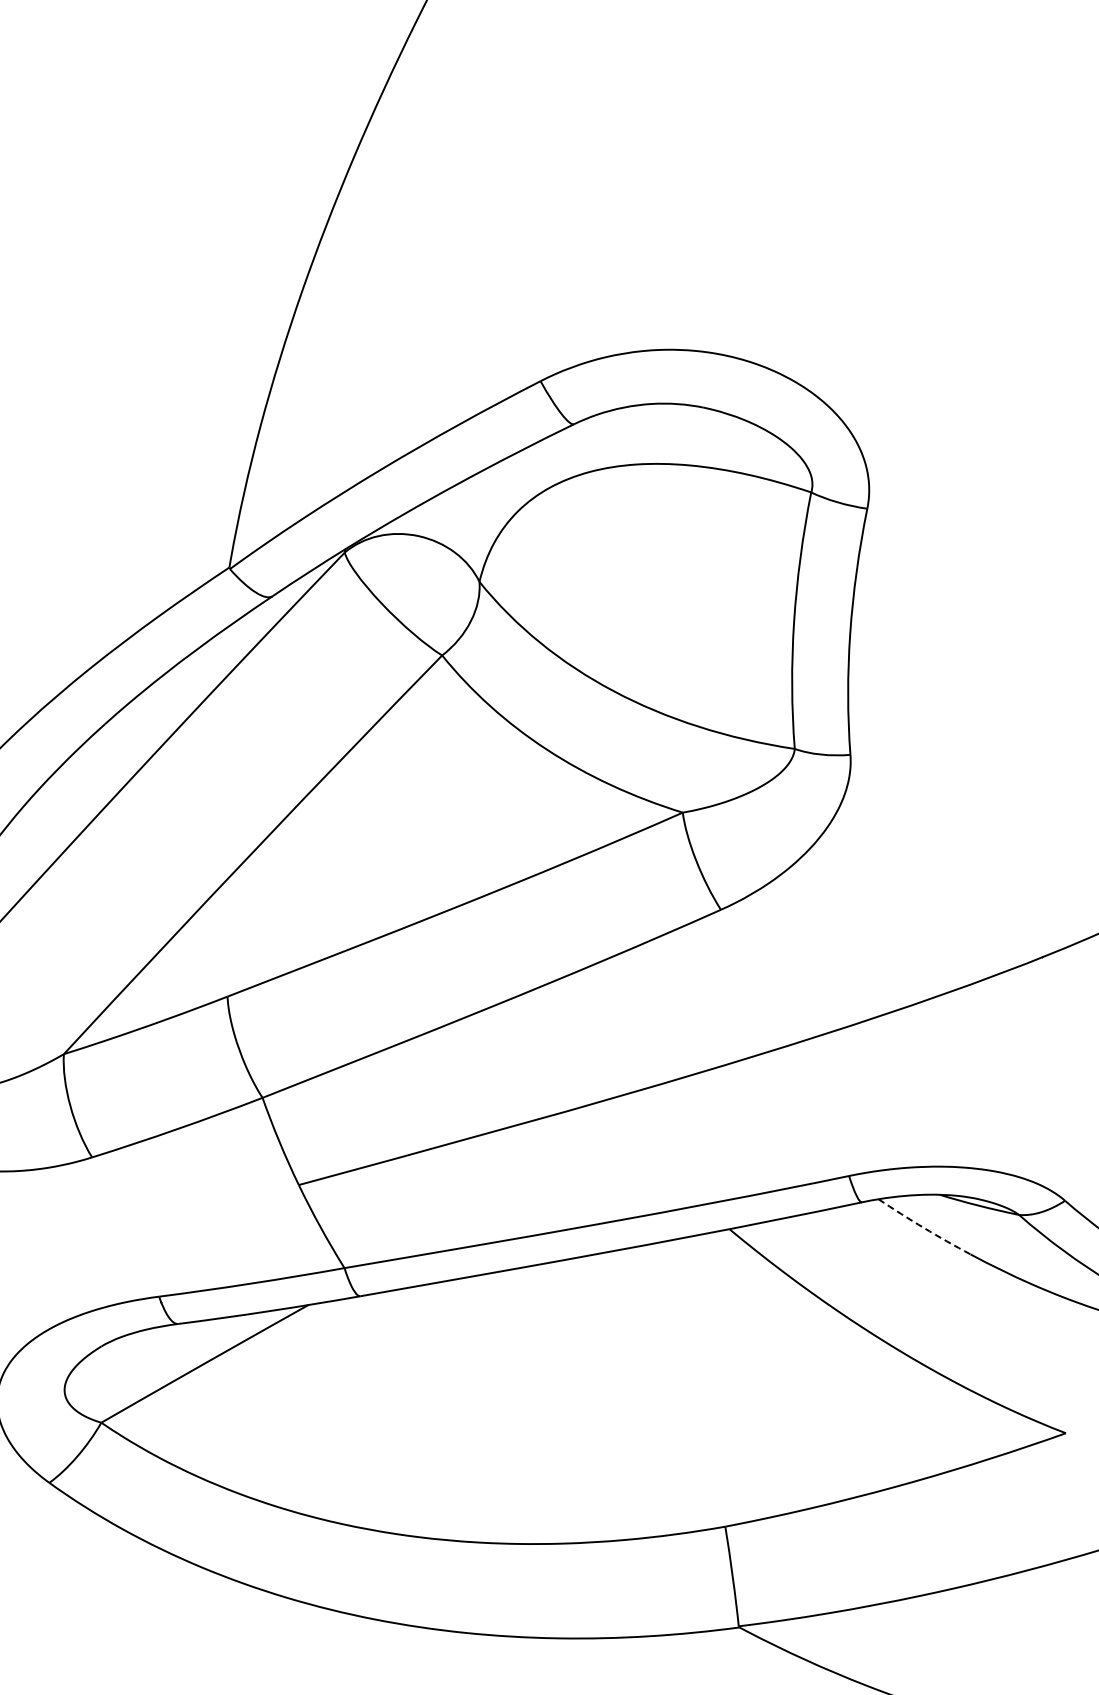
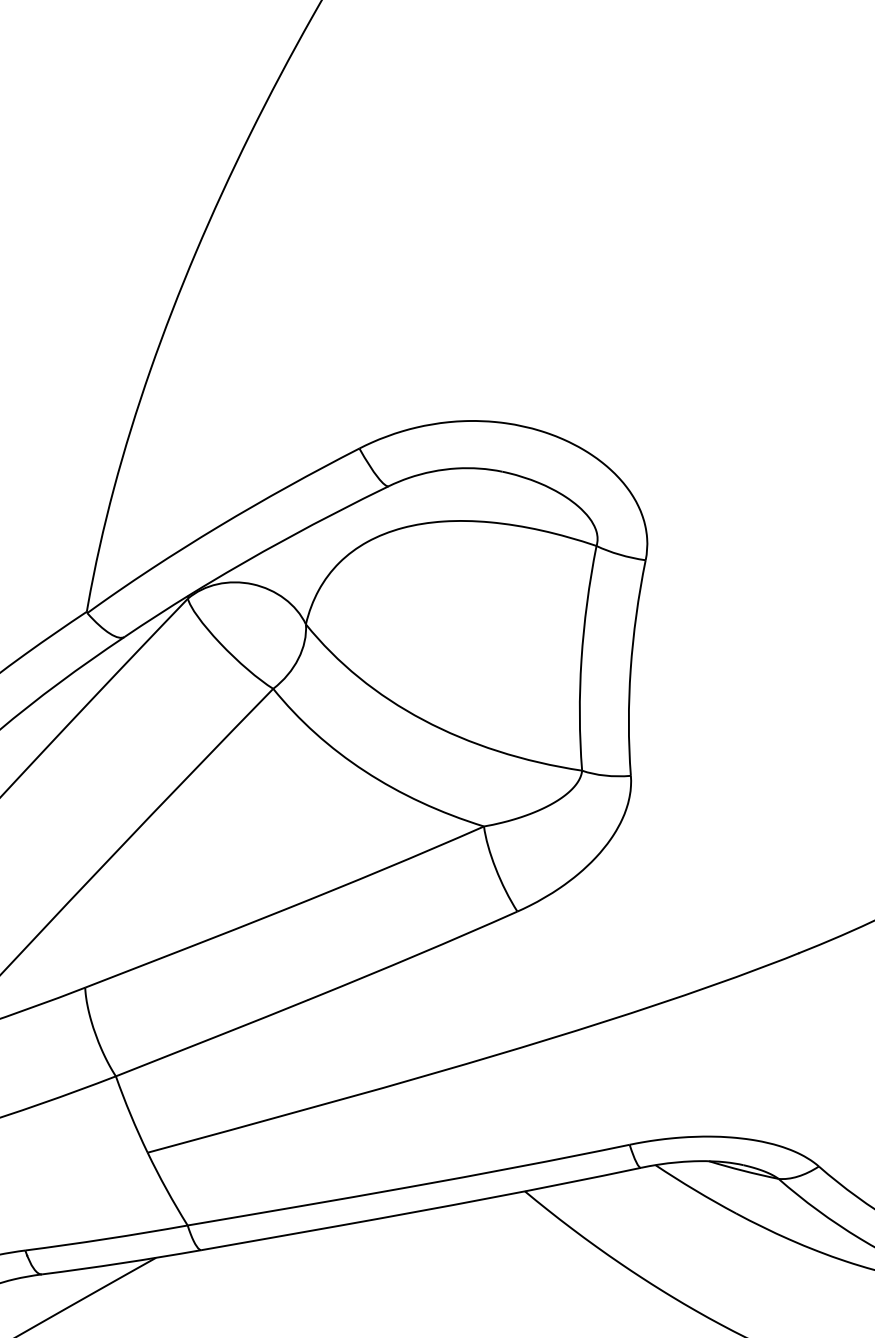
arc: (923, 1227) -> (694, 1189), dashed -> solid

